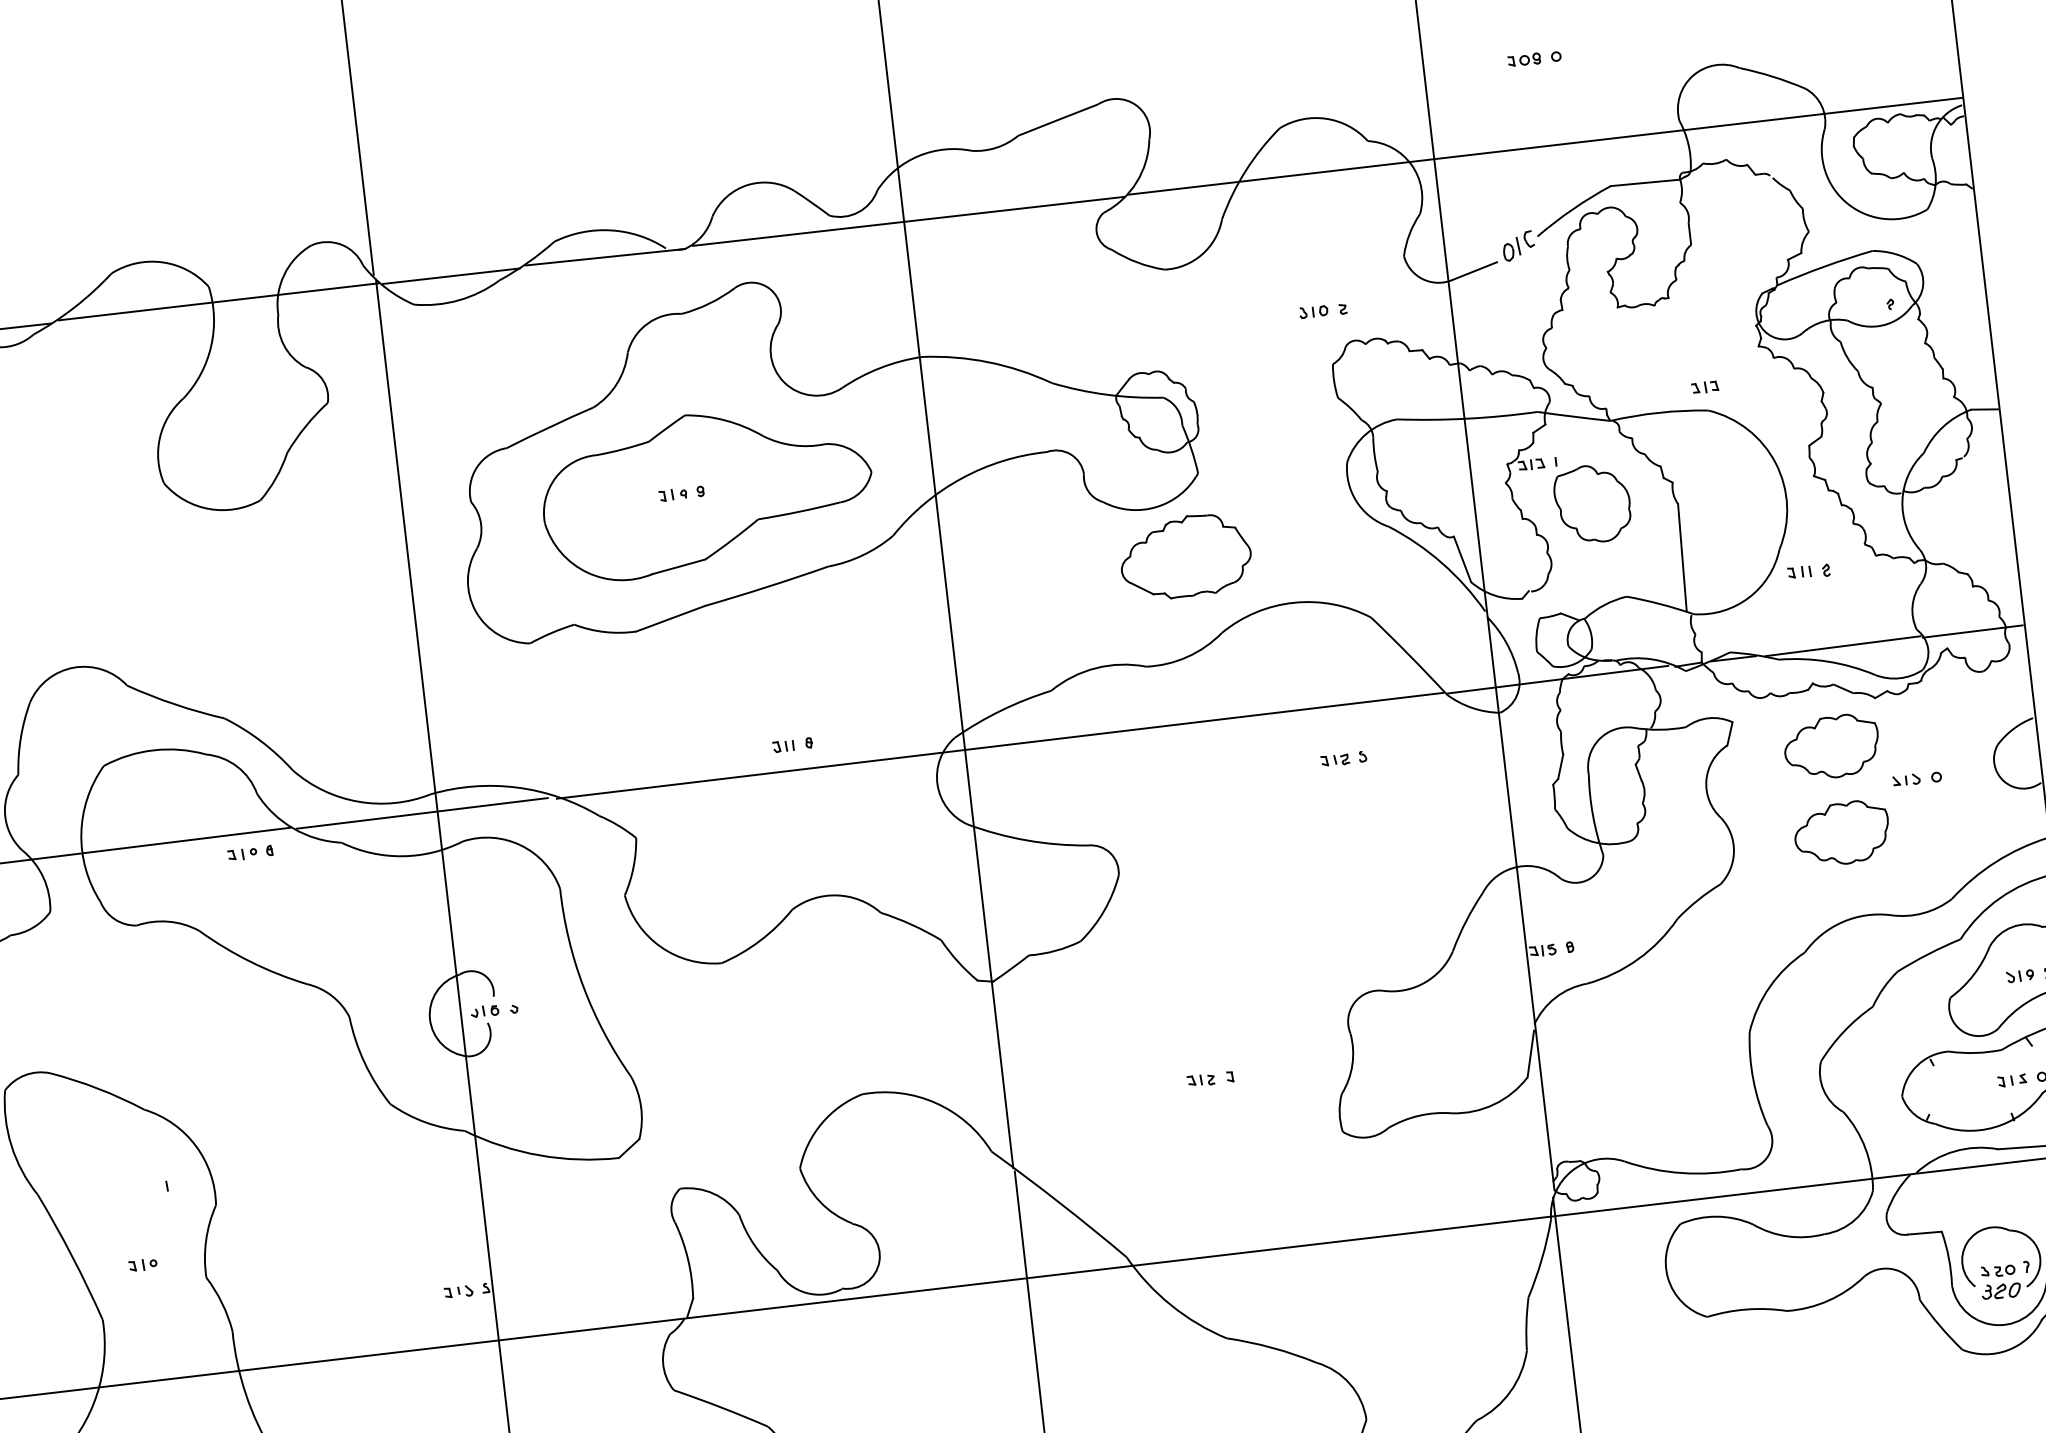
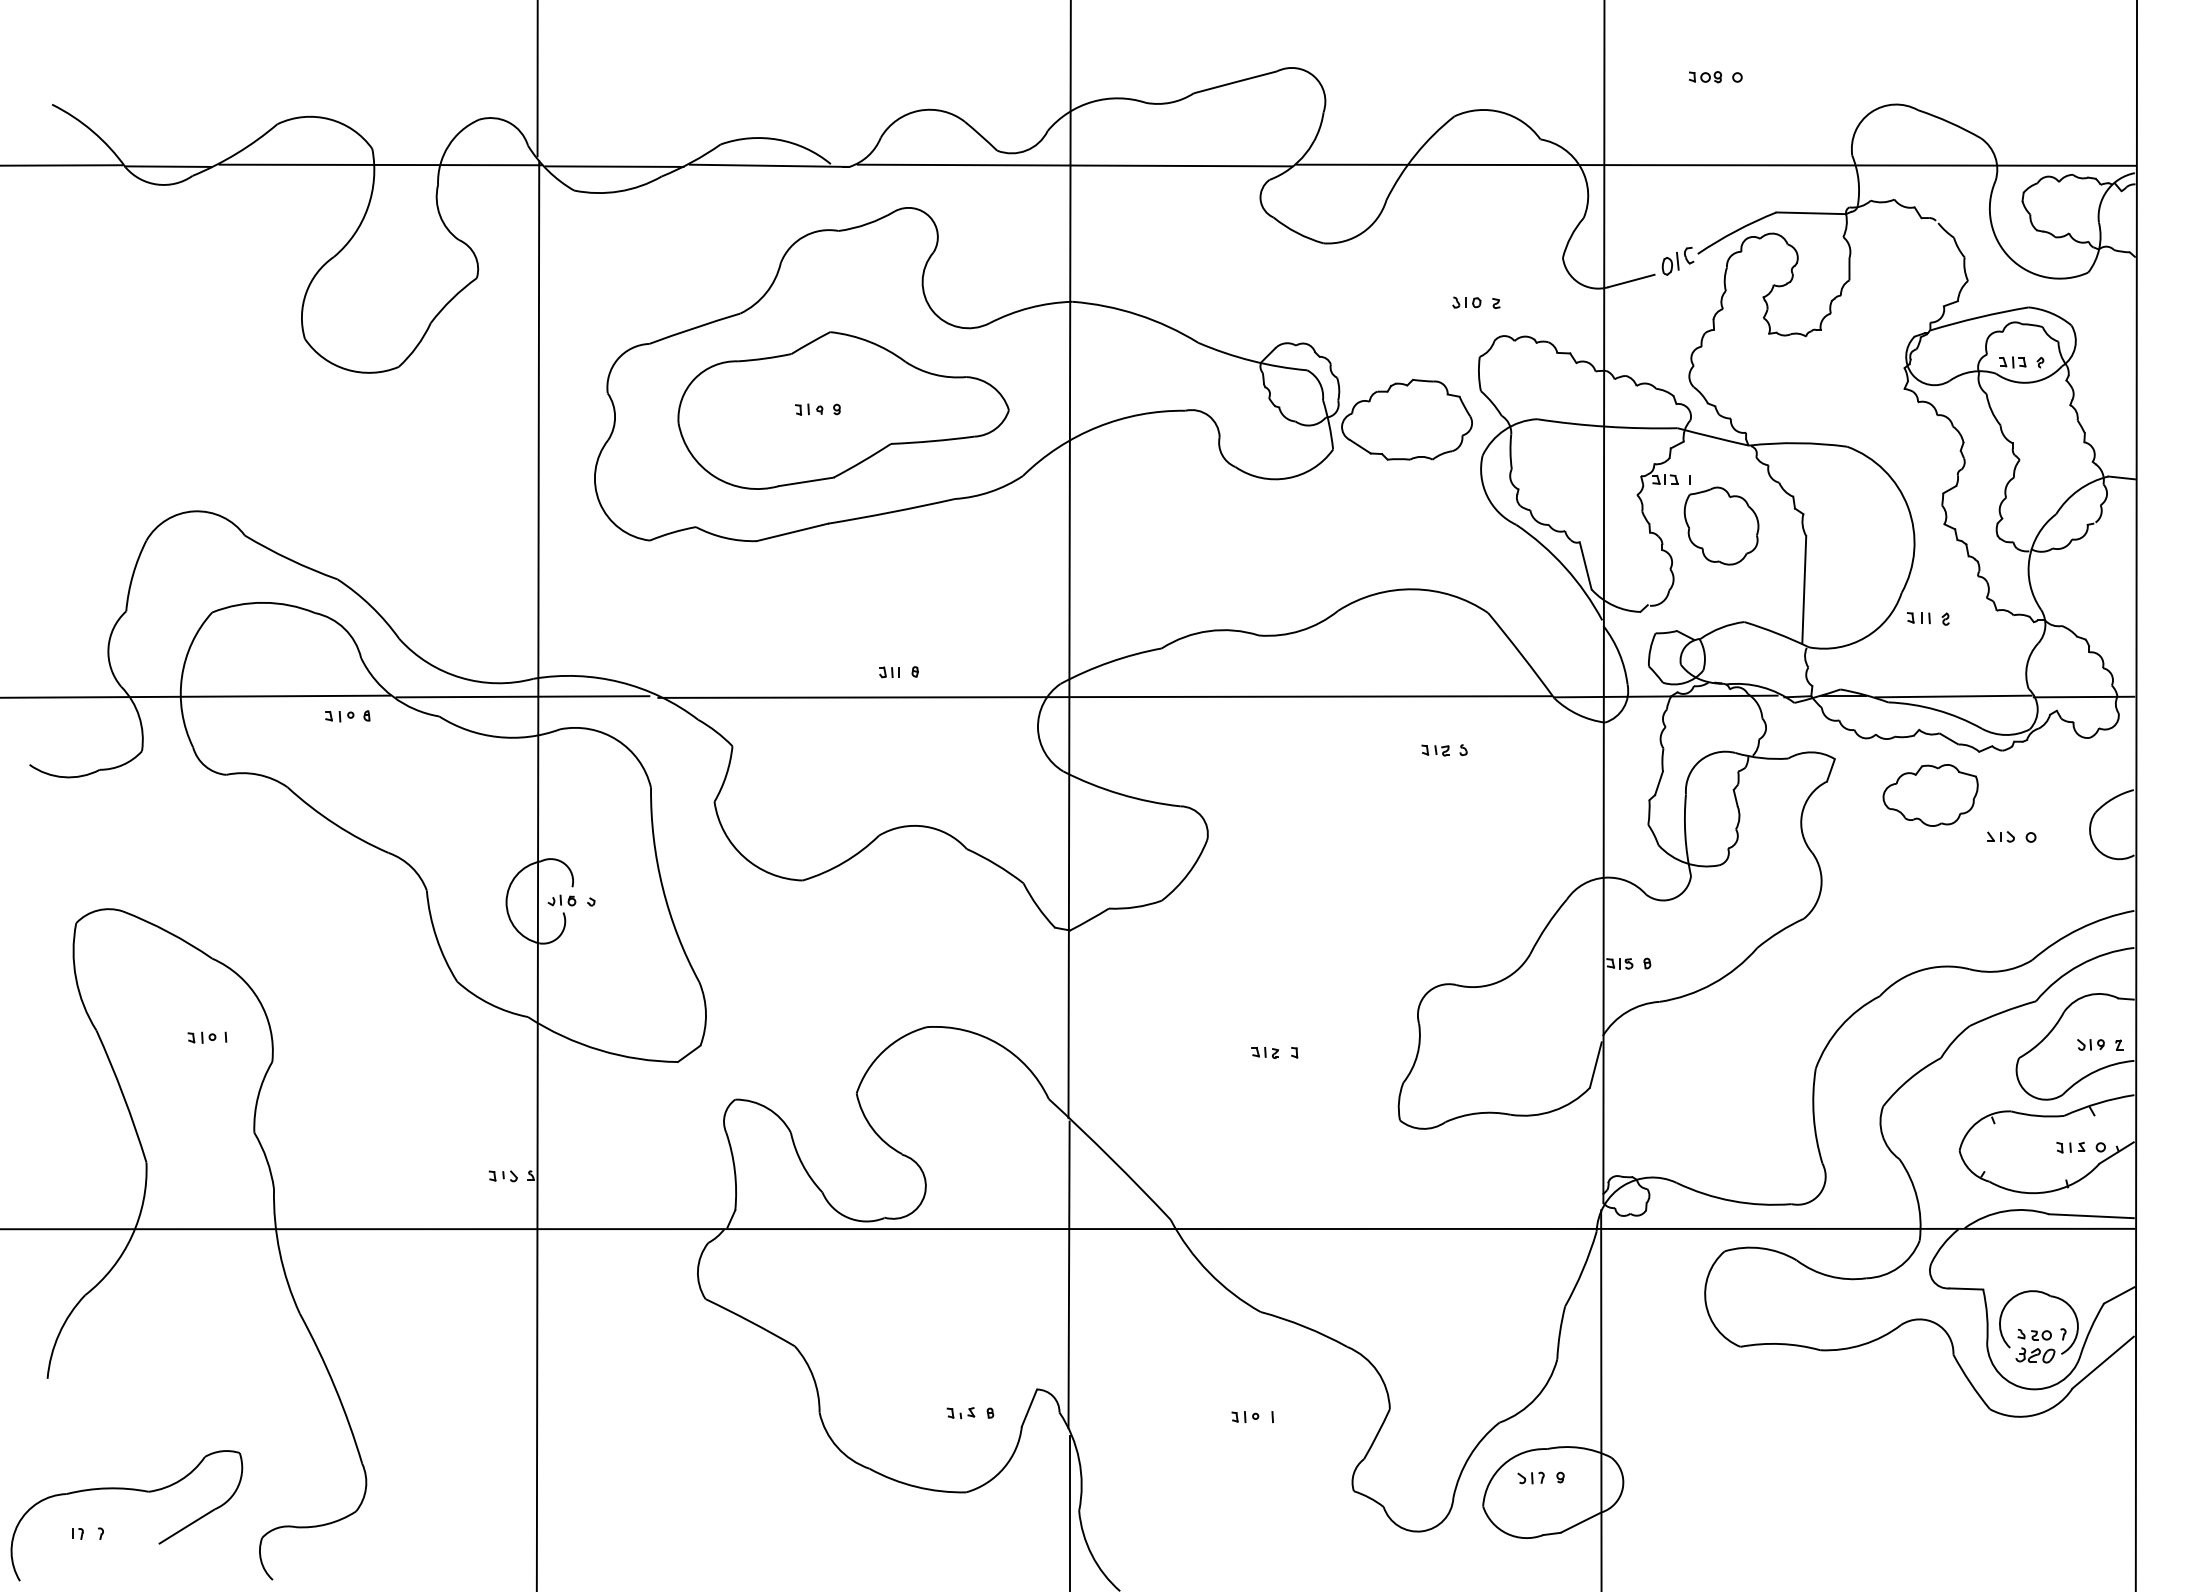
part: (1704, 387) -> (2012, 362), moved
part: (1185, 556) -> (1406, 419), moved
part: (1841, 833) -> (1930, 882), removed
part: (142, 1264) -> (201, 1037), moved

